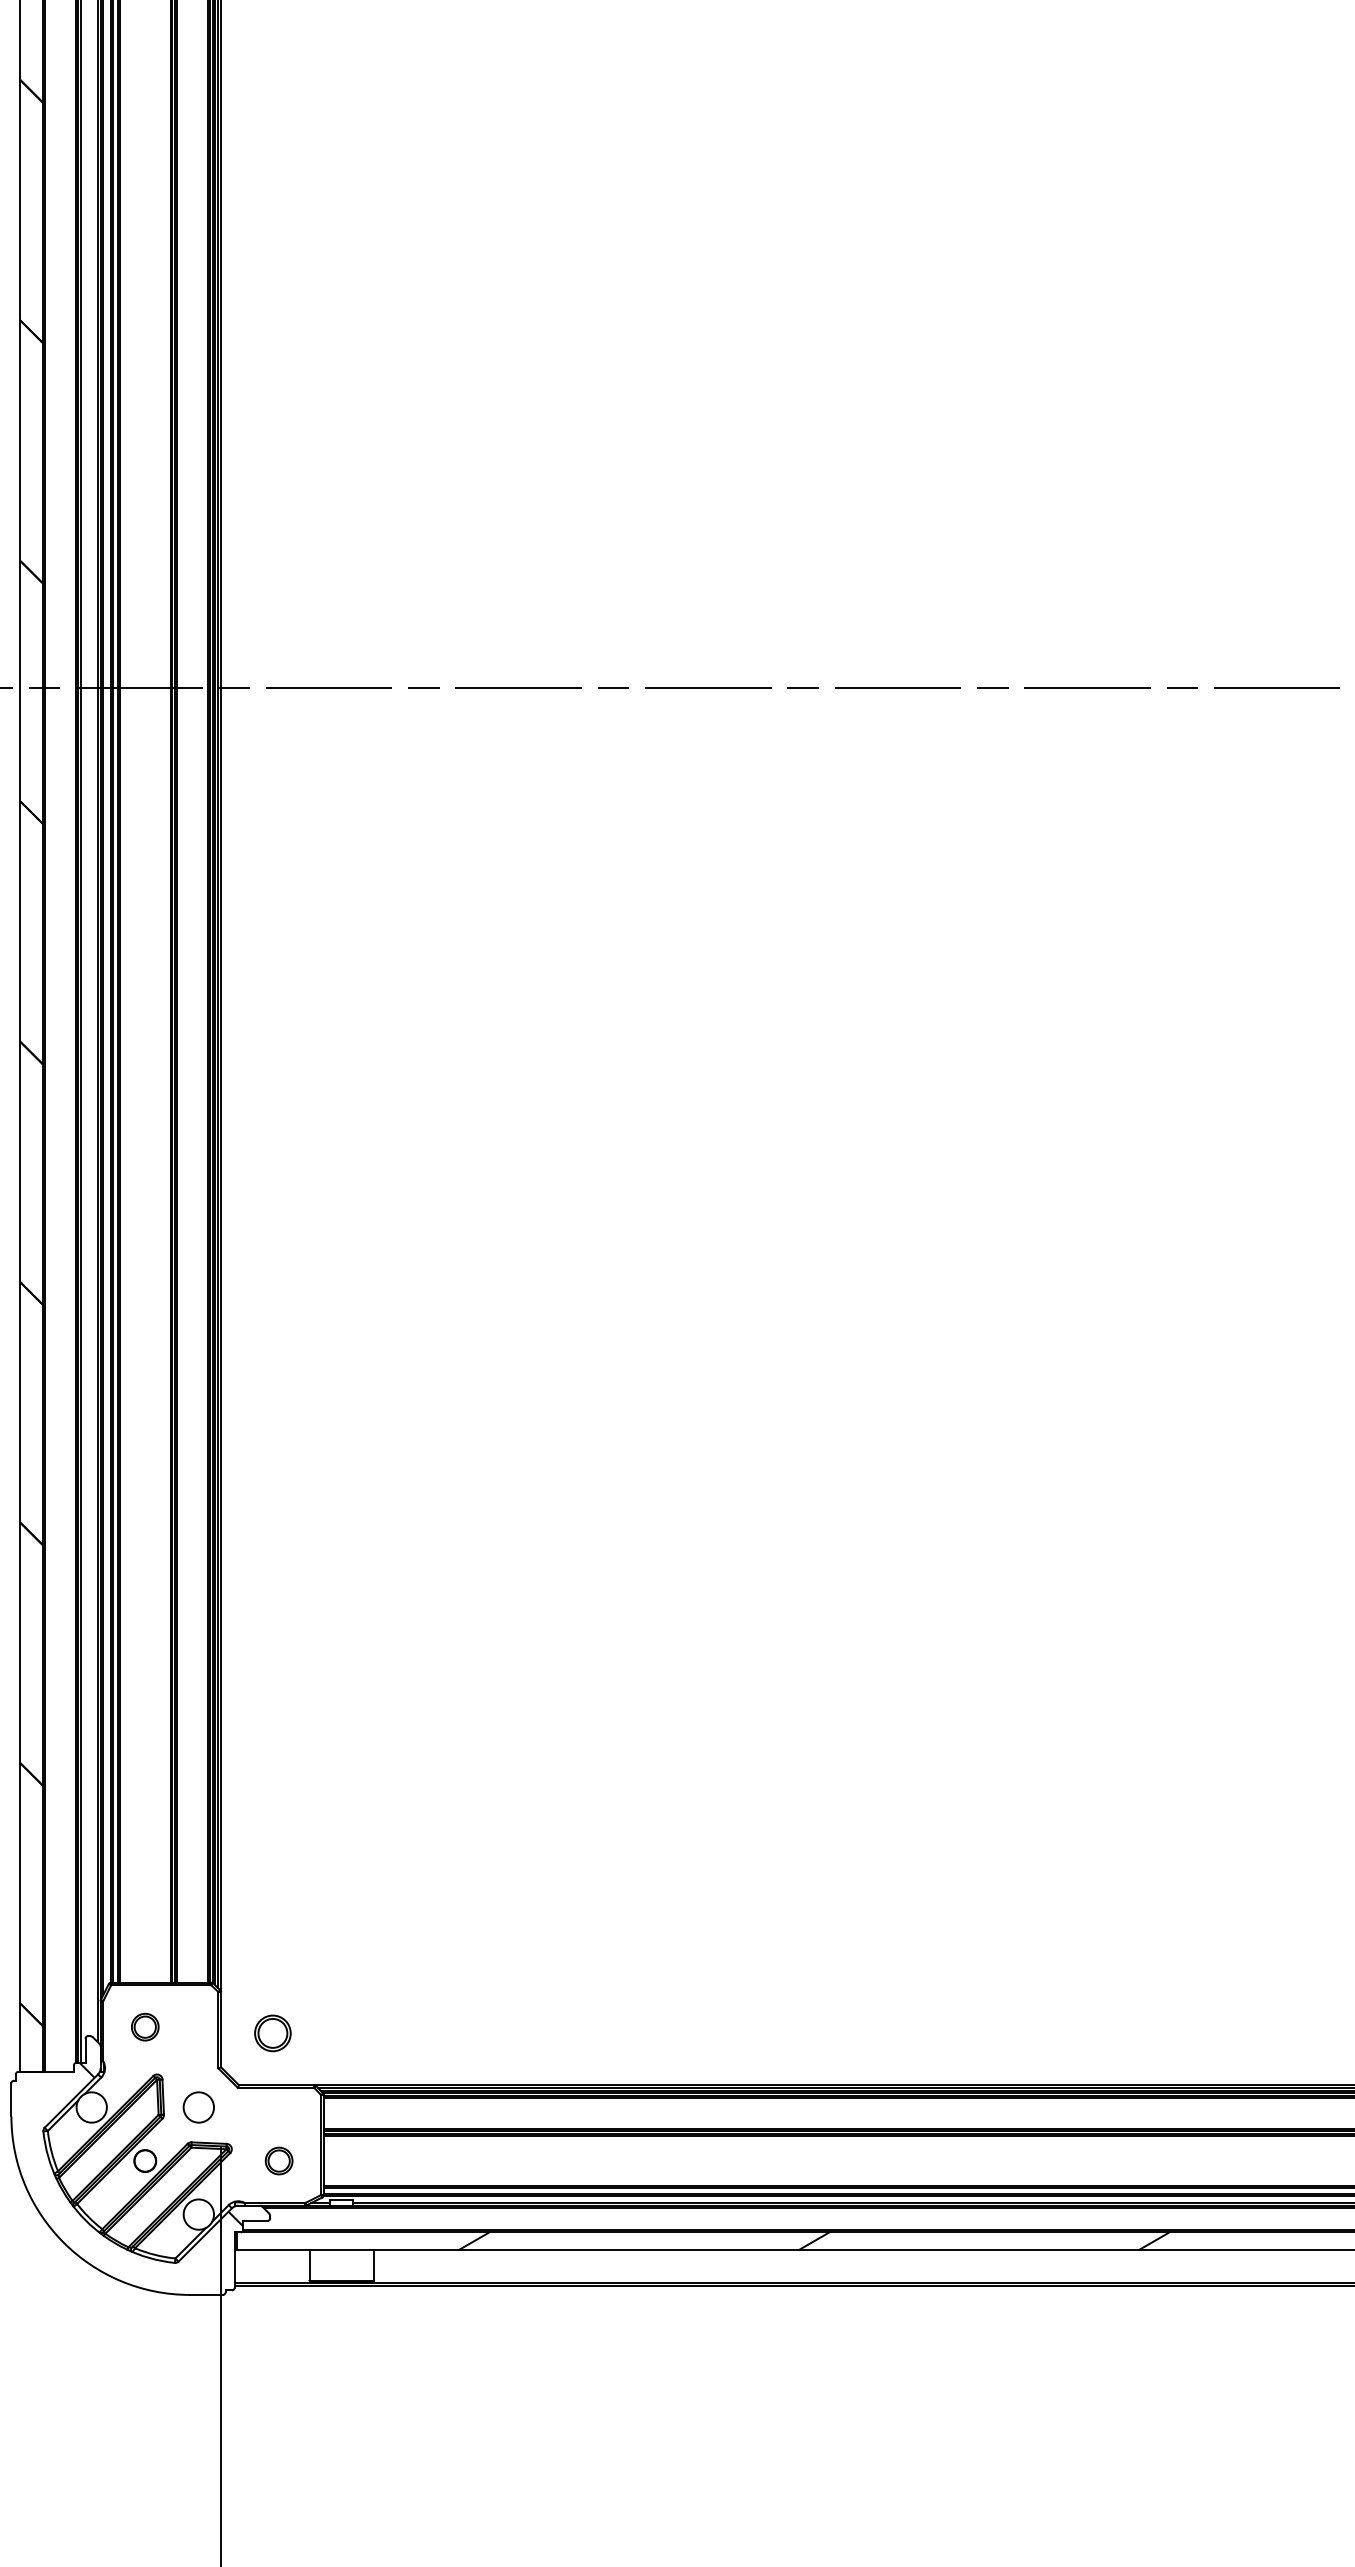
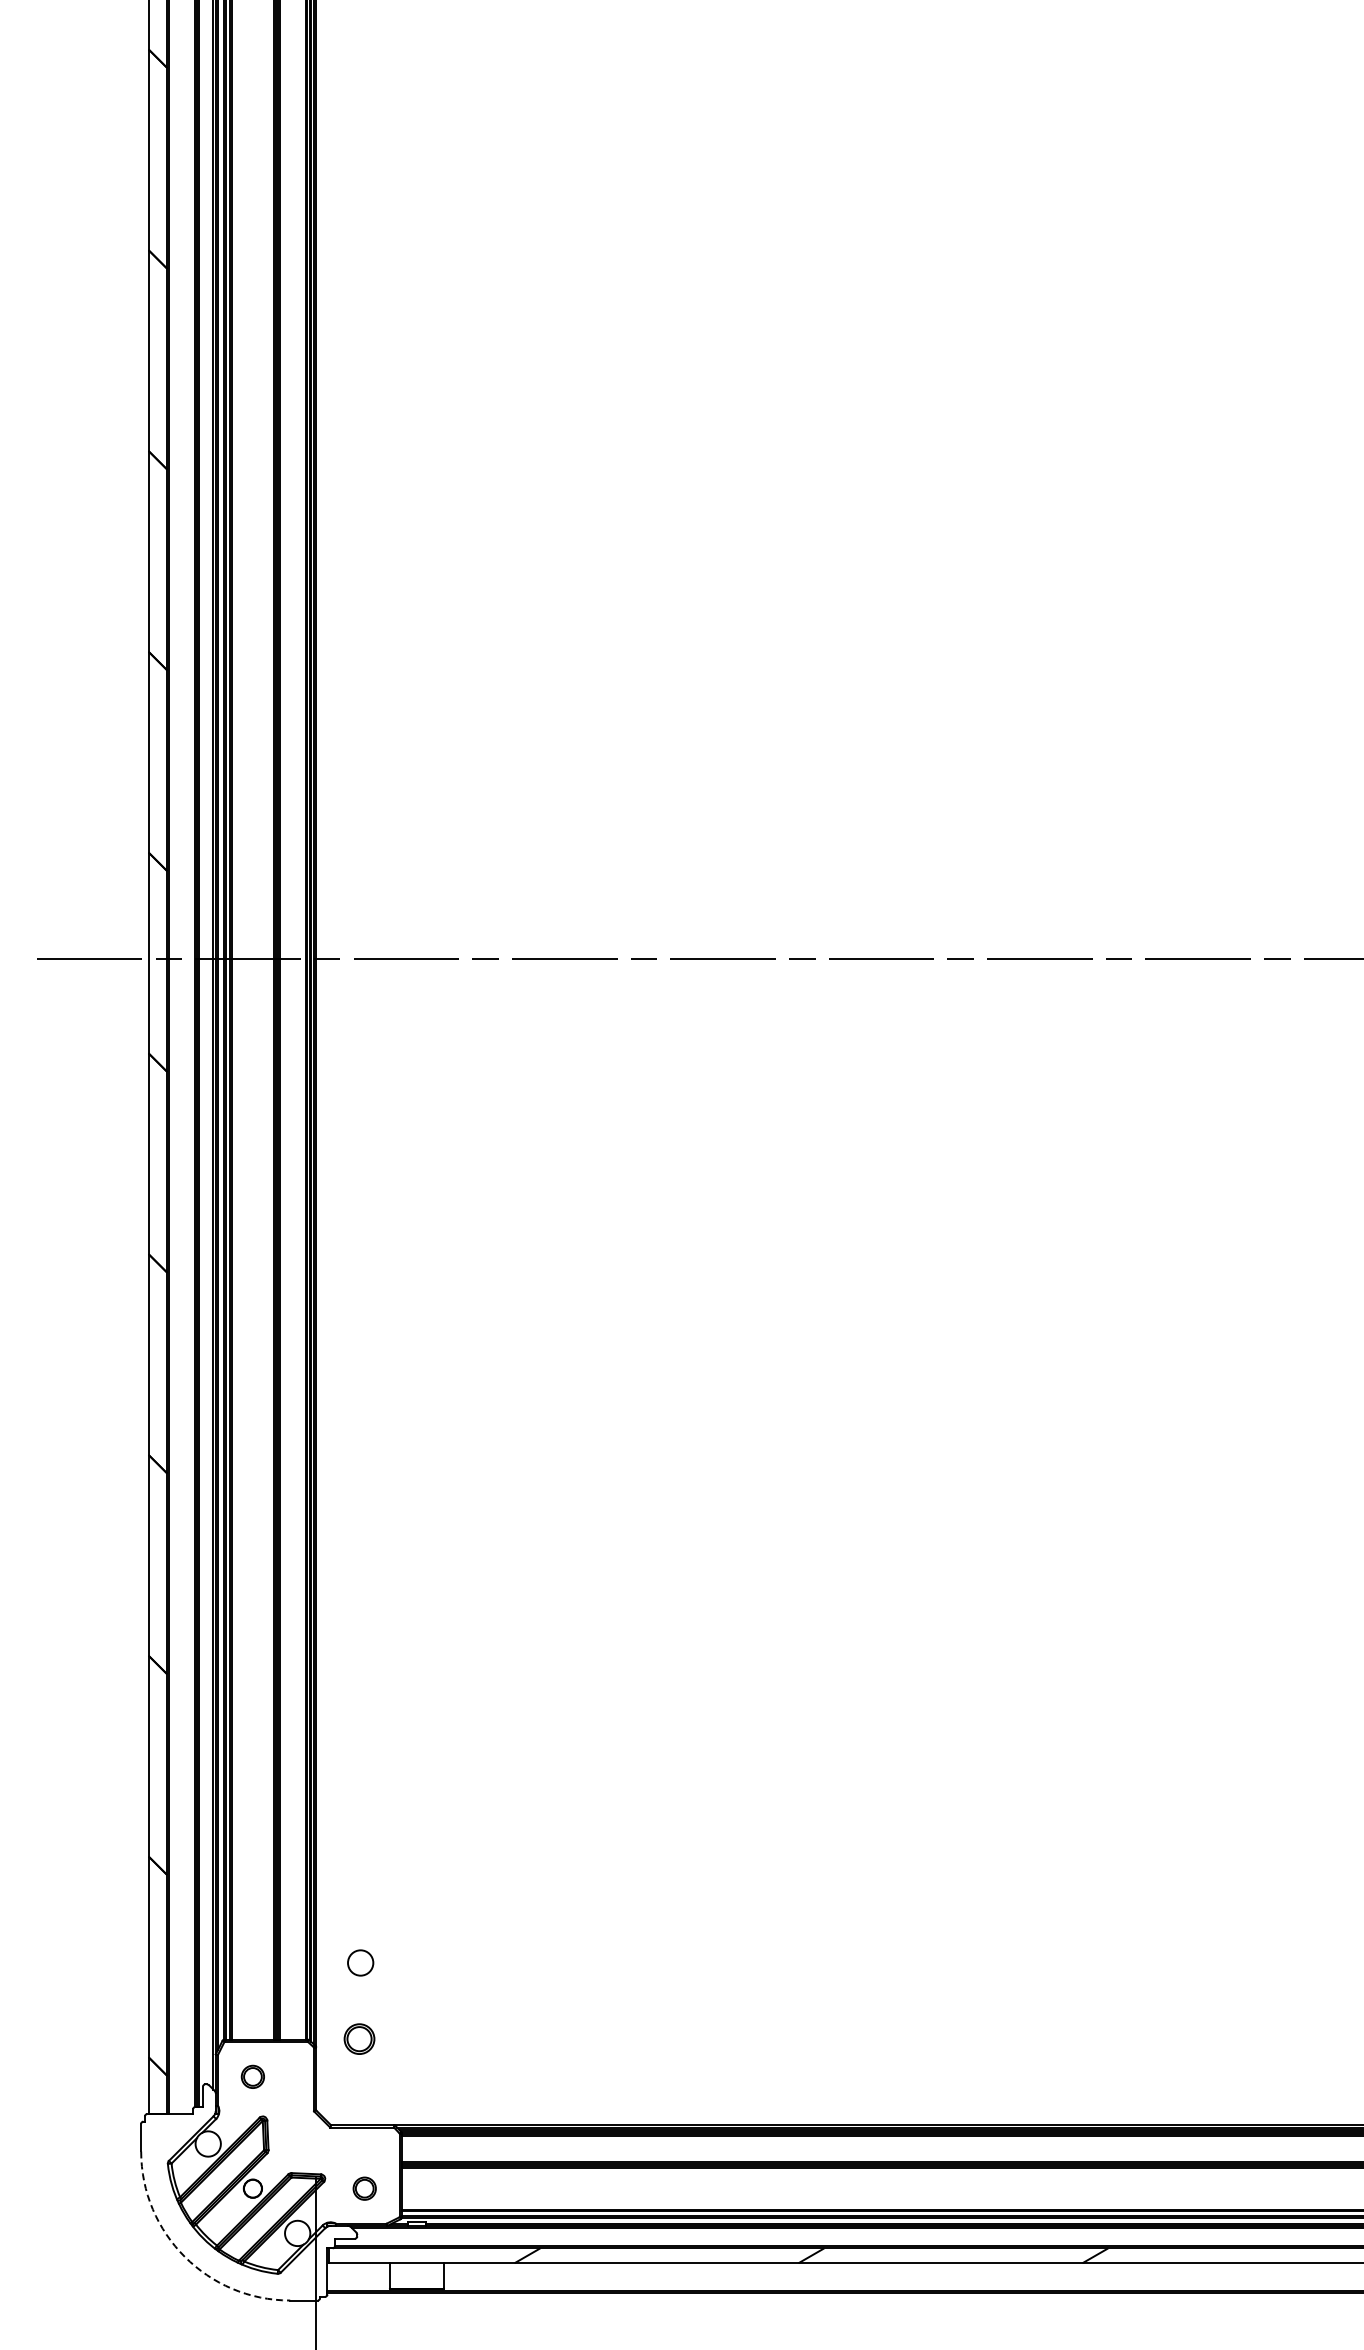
part: (272, 2032) -> (359, 2038), moved
circle: (198, 2106) -> (360, 1962), moved
hatch: (161, 2144) -> (266, 2174), removed
arc: (63, 2242) -> (184, 2256), solid -> dashed

